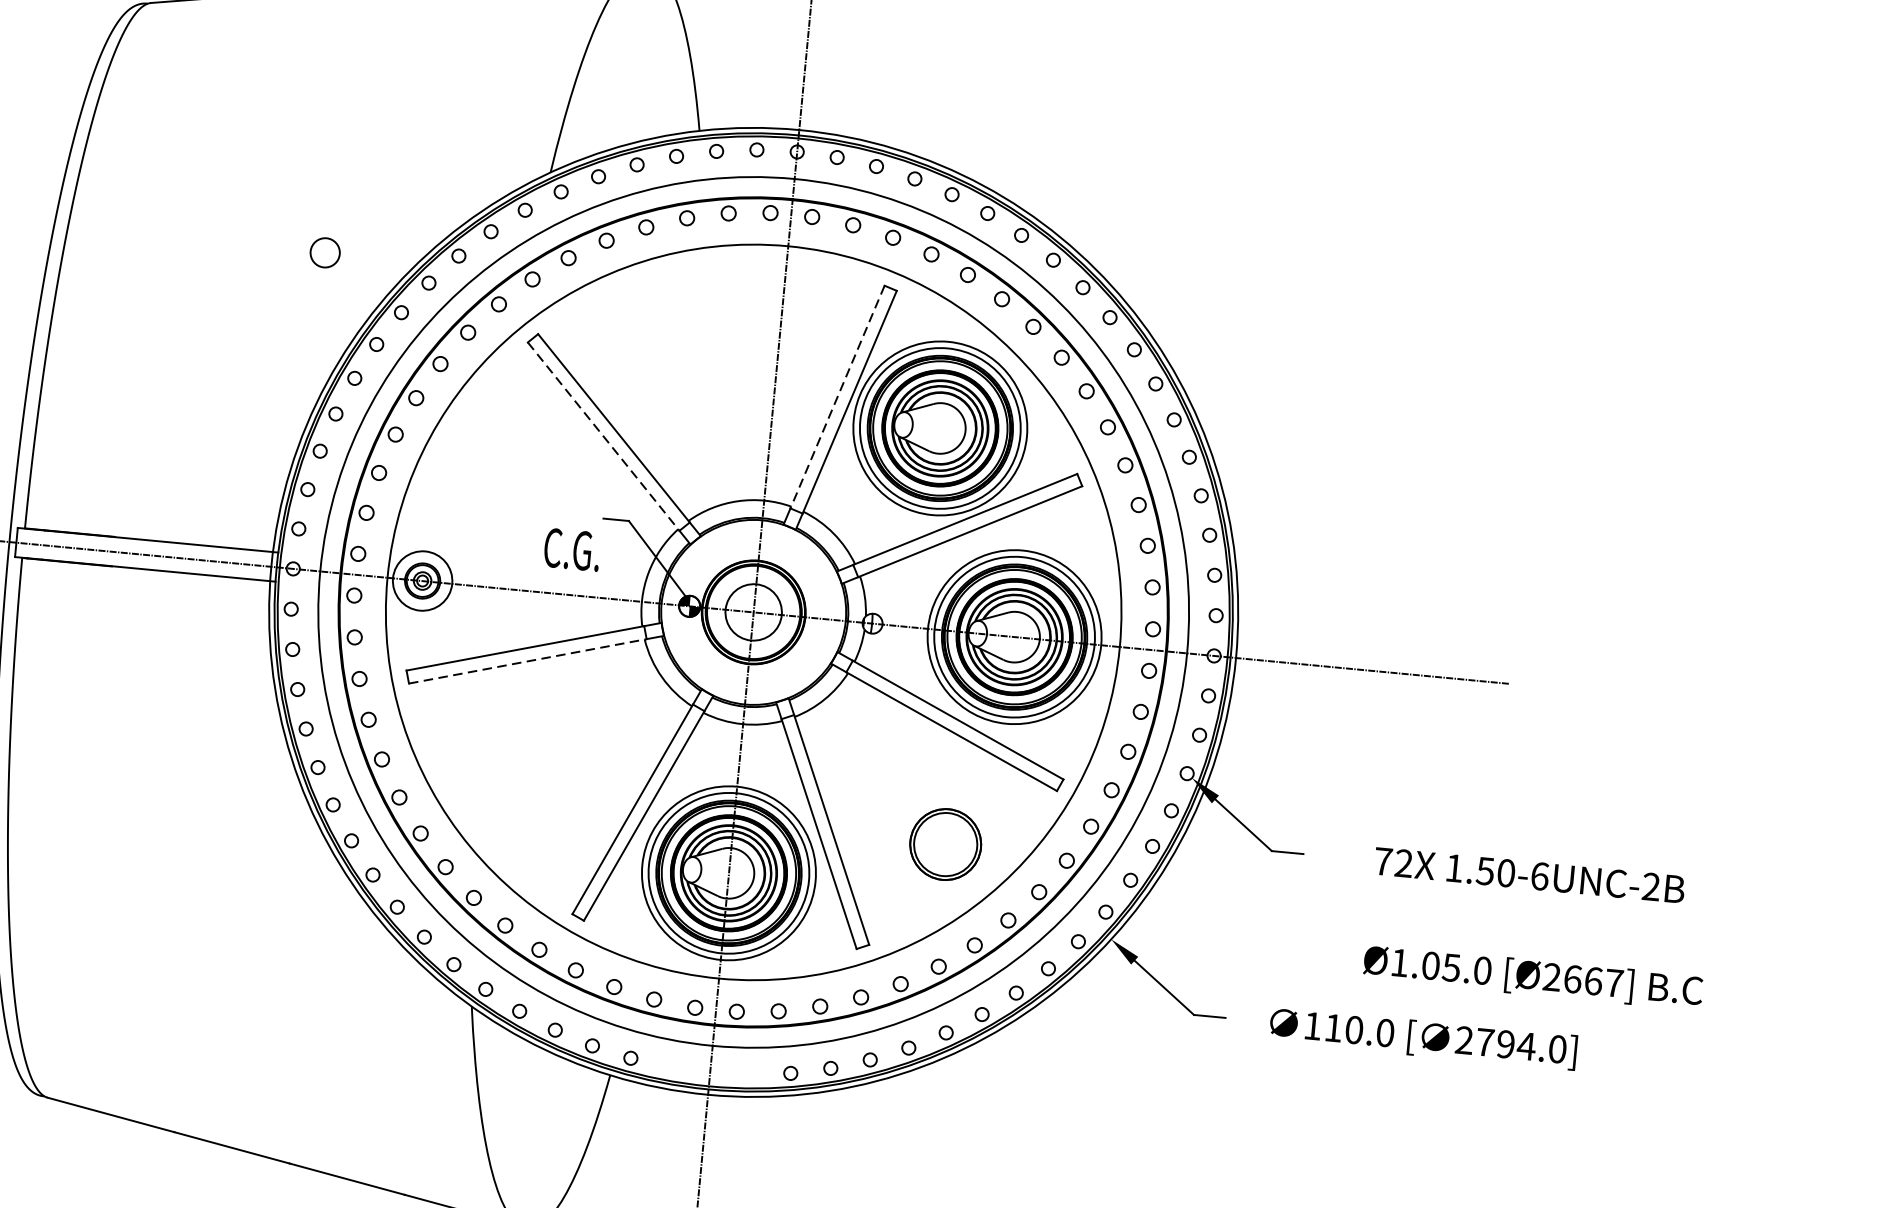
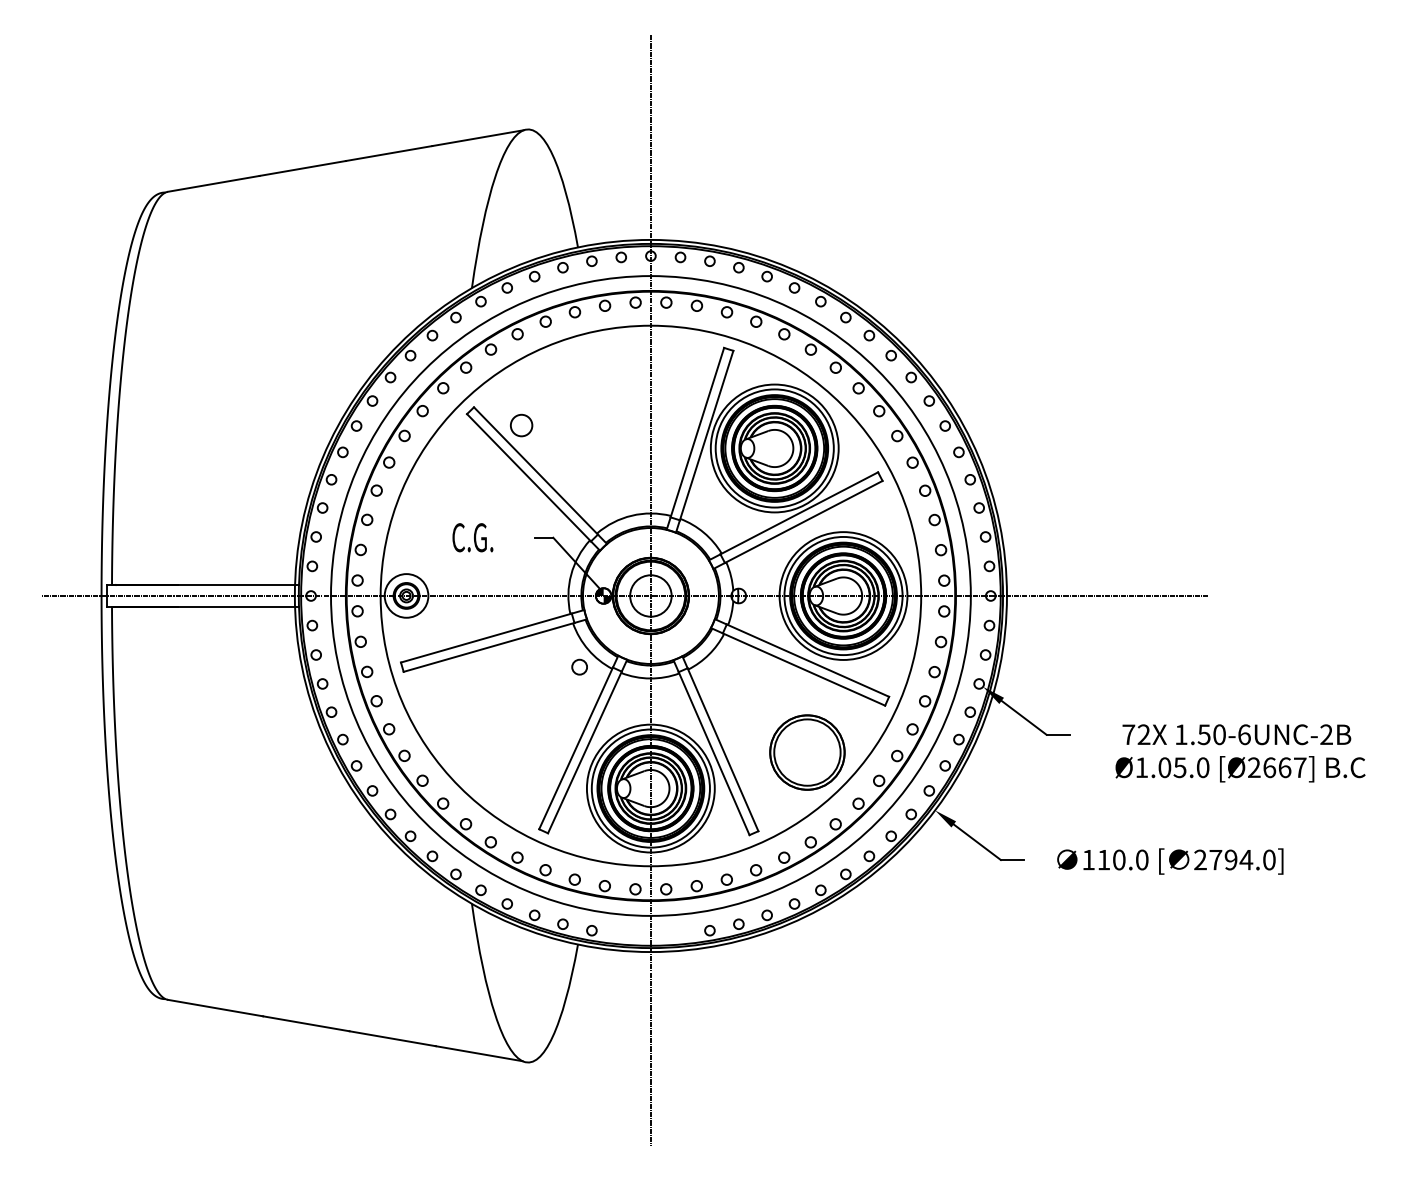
circle: (325, 252) -> (521, 425), moved
line: (837, 396) -> (697, 432), dashed -> solid
line: (604, 436) -> (529, 477), dashed -> solid
text: (571, 549) -> (472, 537), moved
line: (528, 661) -> (489, 647), dashed -> solid
circle: (647, 698) -> (579, 666), added
part: (945, 844) -> (807, 752), size x1.43
text: (1533, 977) -> (1240, 769), moved

